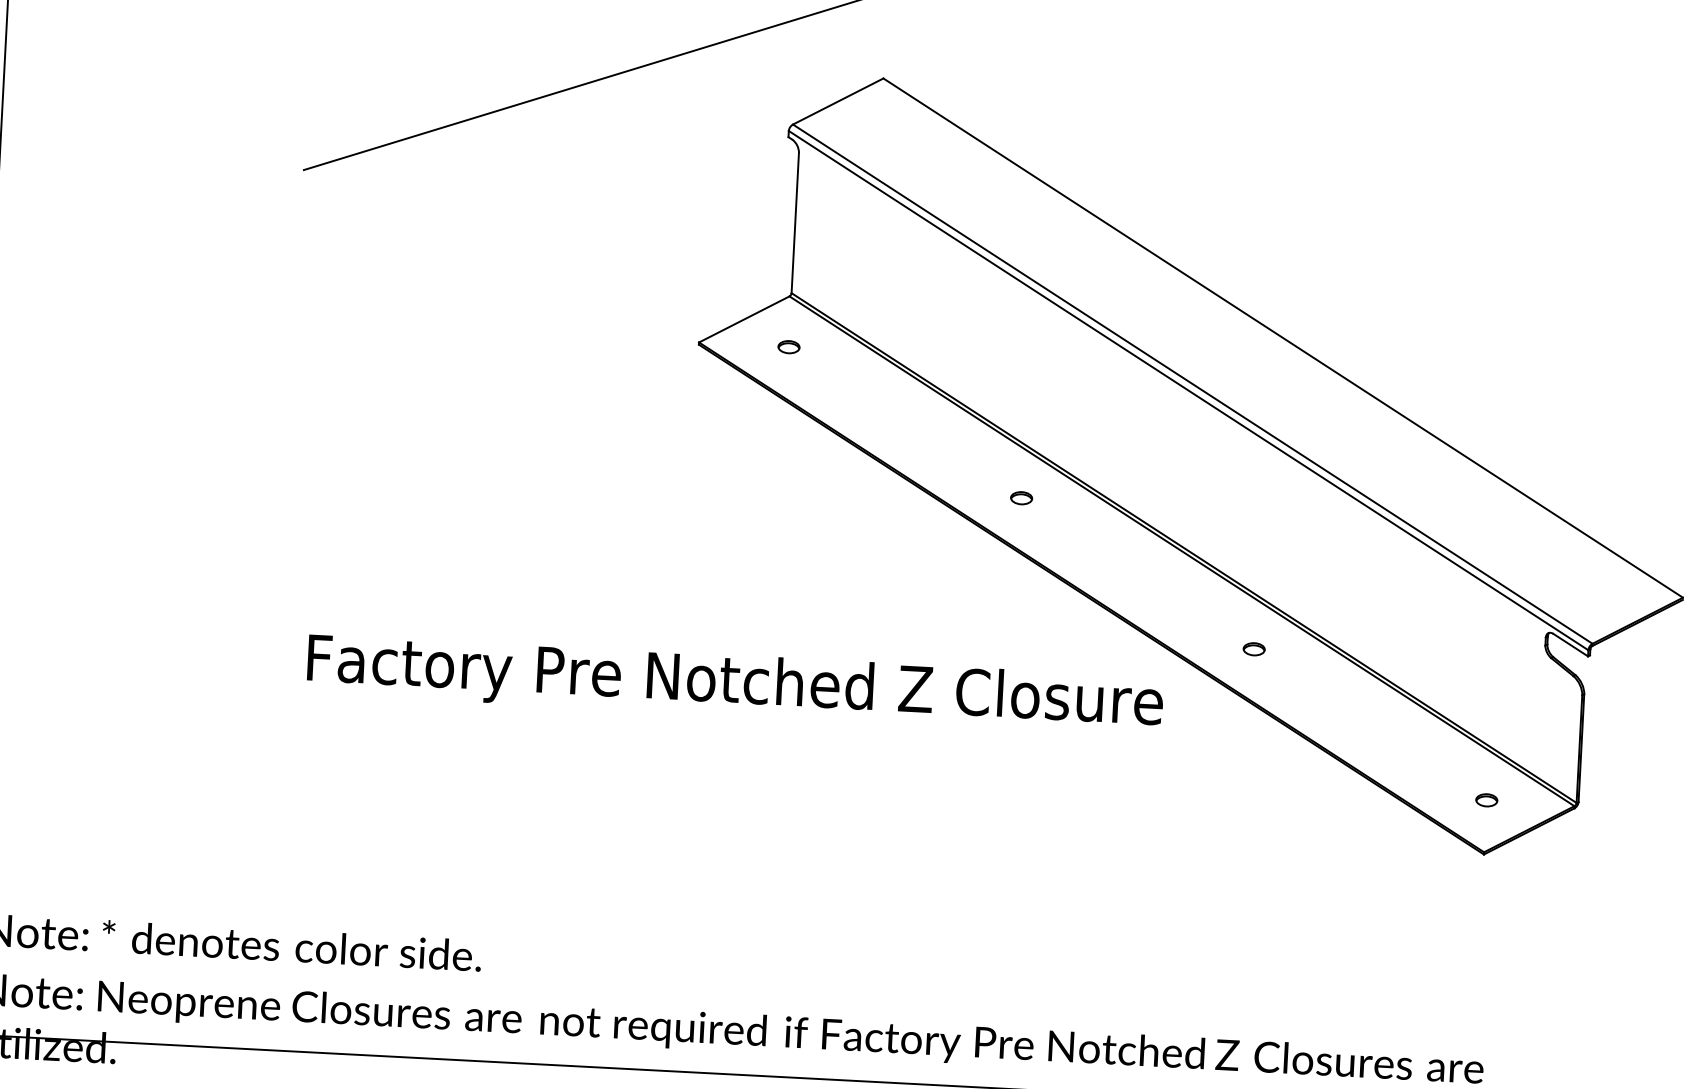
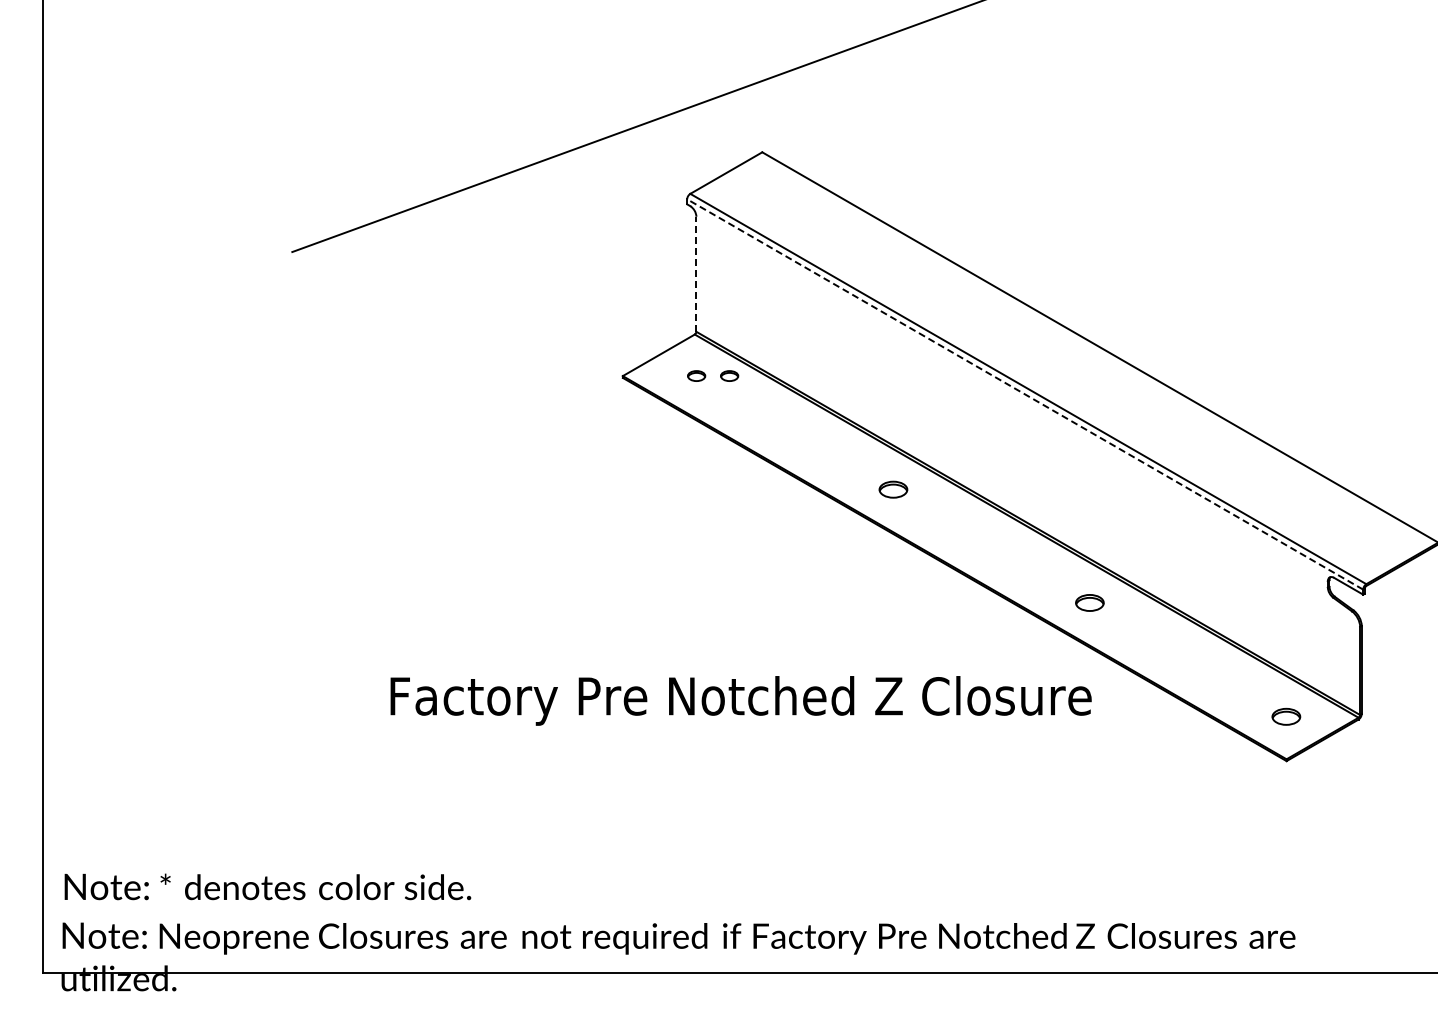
line: (795, 223) -> (696, 274), solid -> dashed
part: (829, 348) -> (729, 375), added
line: (1187, 390) -> (1024, 394), solid -> dashed
part: (1020, 498) -> (892, 489), size x1.6
part: (1253, 649) -> (1089, 603), size x1.6
text: (734, 684) -> (740, 700), moved
part: (1486, 800) -> (1286, 716), size x1.6

